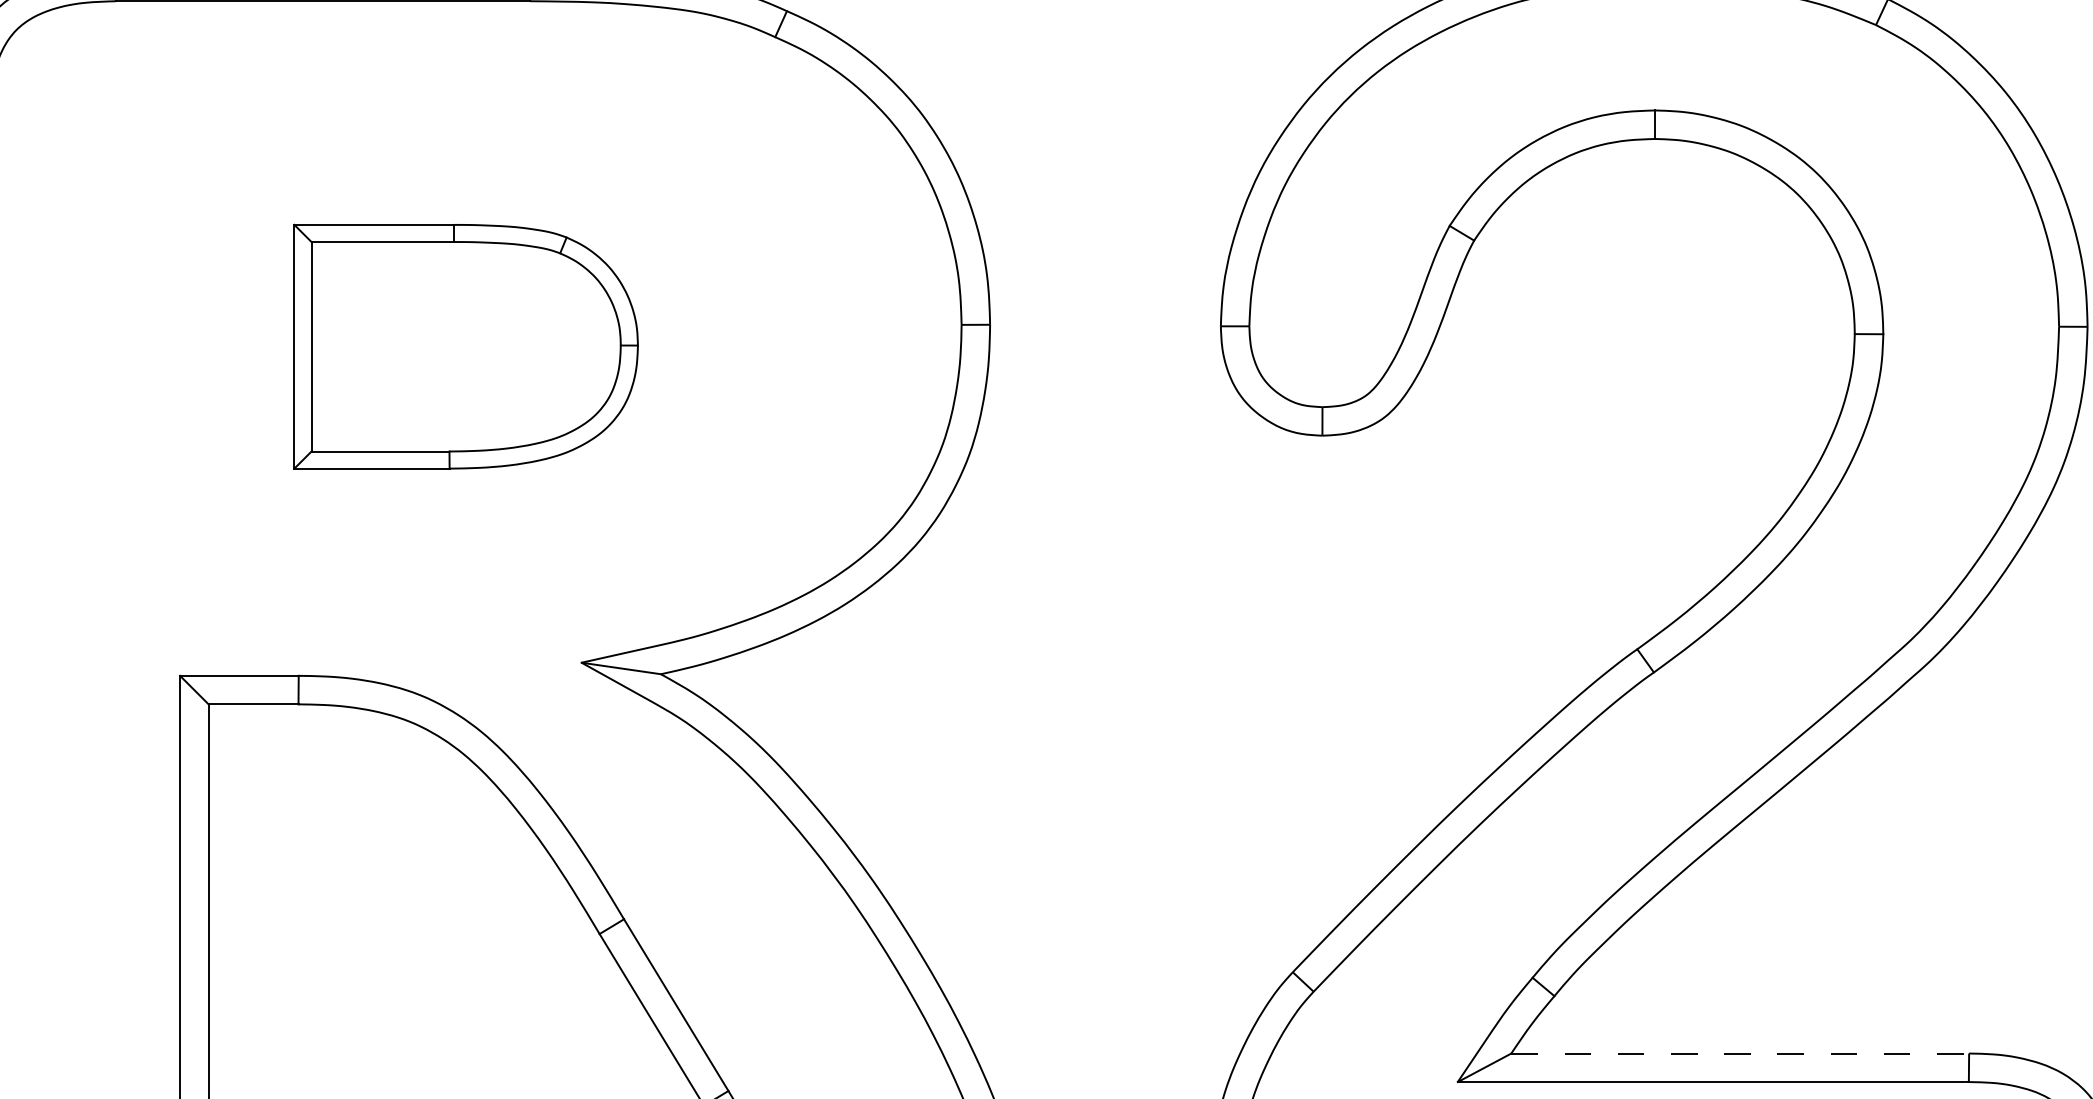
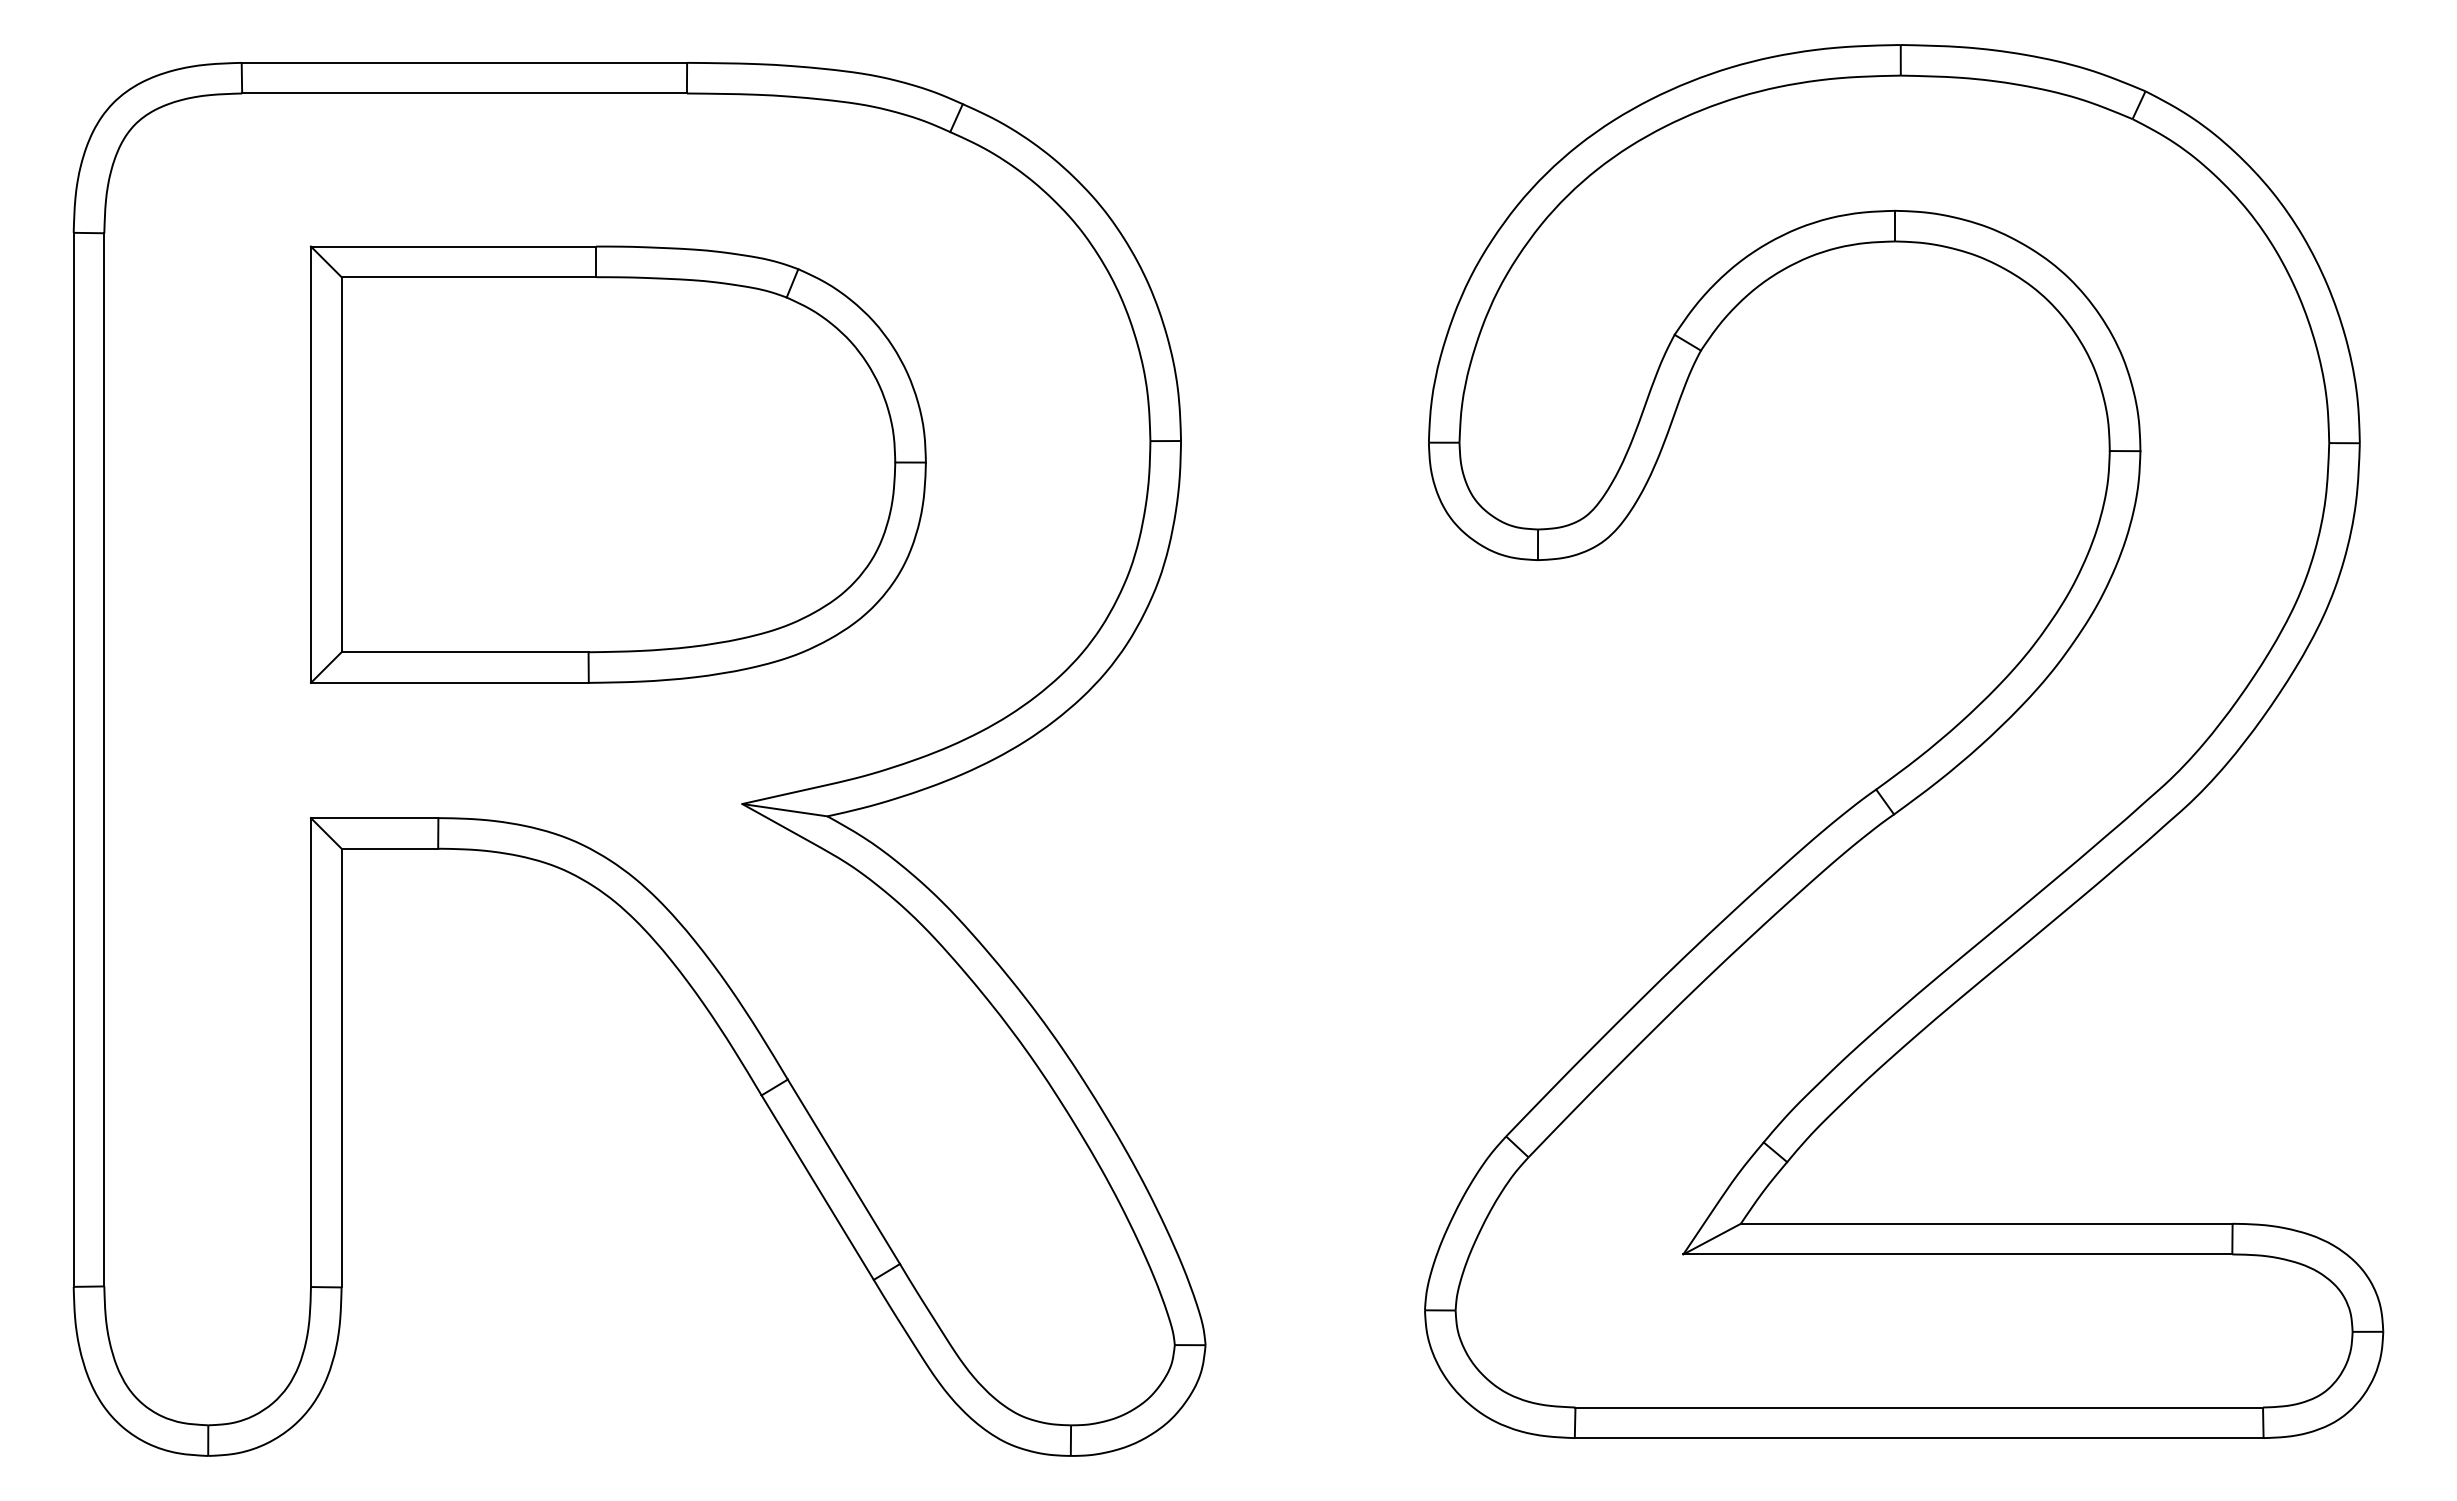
part: (465, 346) -> (617, 464), size x1.67
line: (1740, 1053) -> (1986, 1223), dashed -> solid

